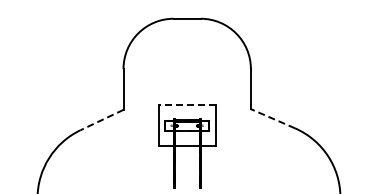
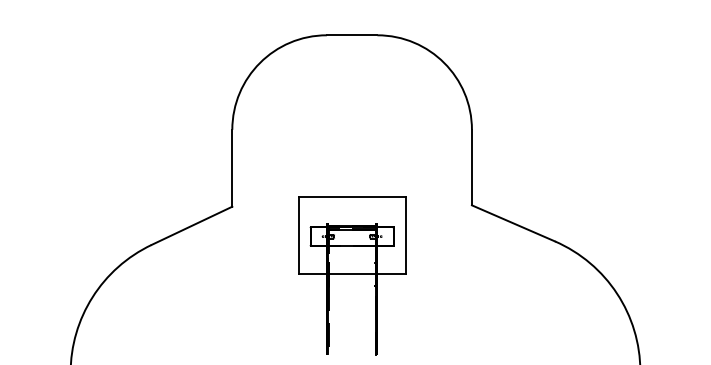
line: (186, 104) -> (350, 196), dashed -> solid
line: (272, 118) -> (512, 222), dashed -> solid
line: (102, 120) -> (192, 226), dashed -> solid

